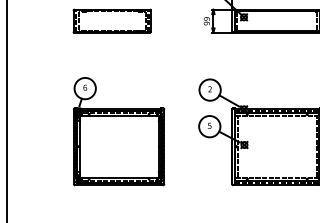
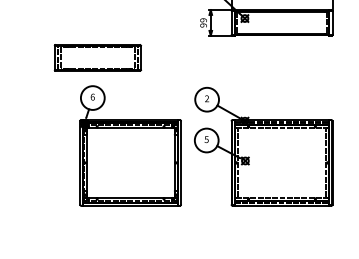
part: (111, 20) -> (97, 57), moved
part: (119, 131) -> (130, 145), moved

